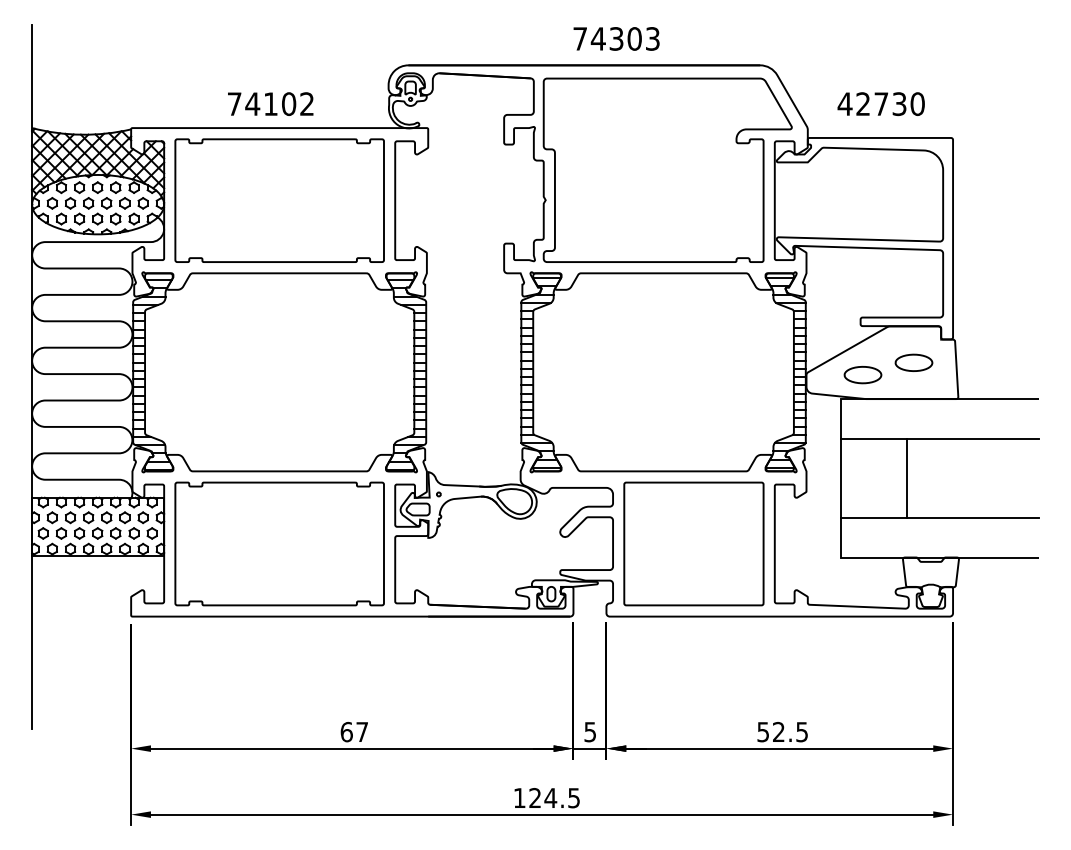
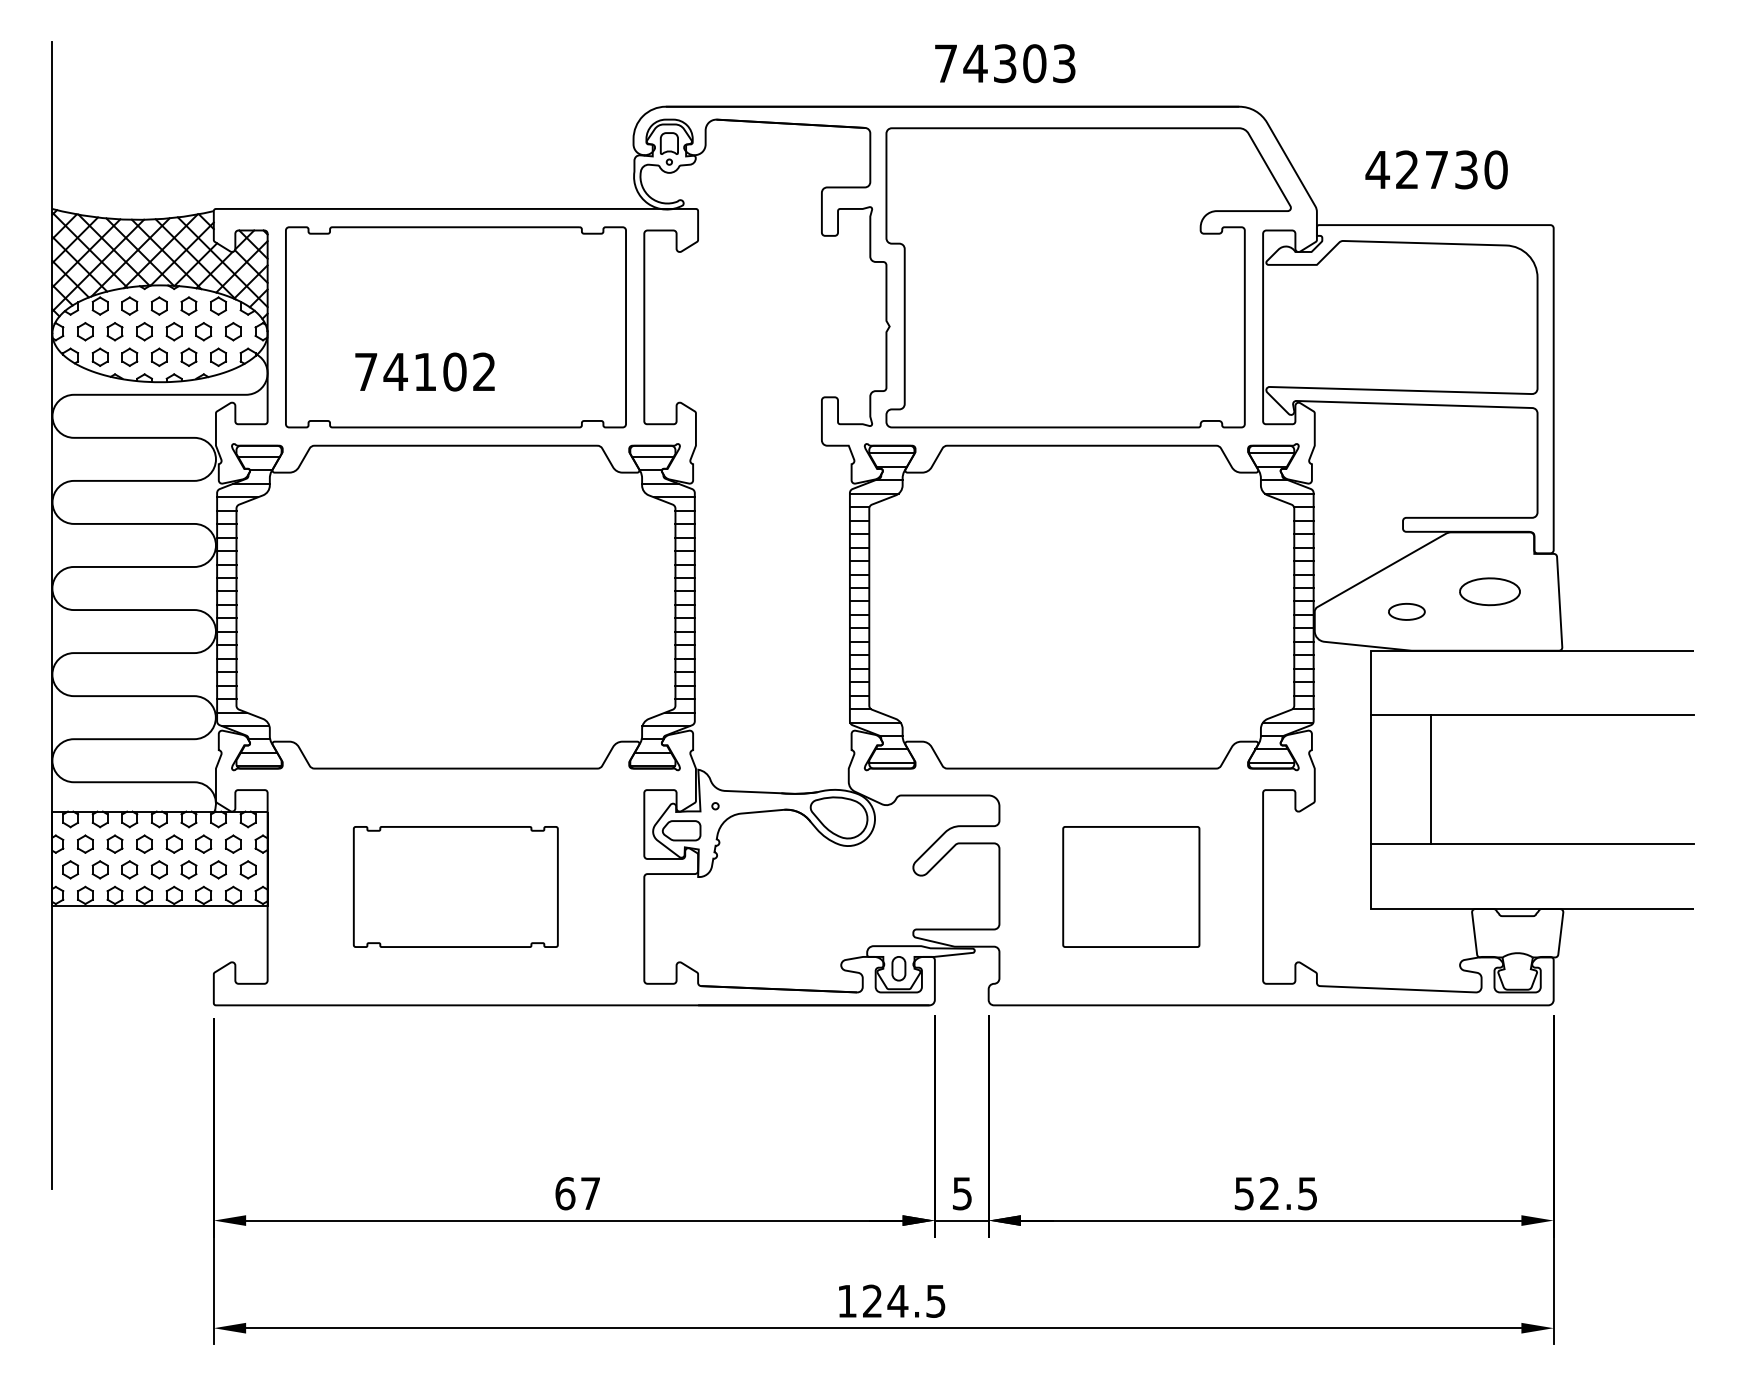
text: (270, 103) -> (424, 371), moved
part: (862, 375) -> (1406, 612), size x0.6
line: (906, 477) -> (1430, 778), moved
part: (279, 543) -> (455, 886), size x0.6
part: (693, 543) -> (1130, 886), size x0.6

